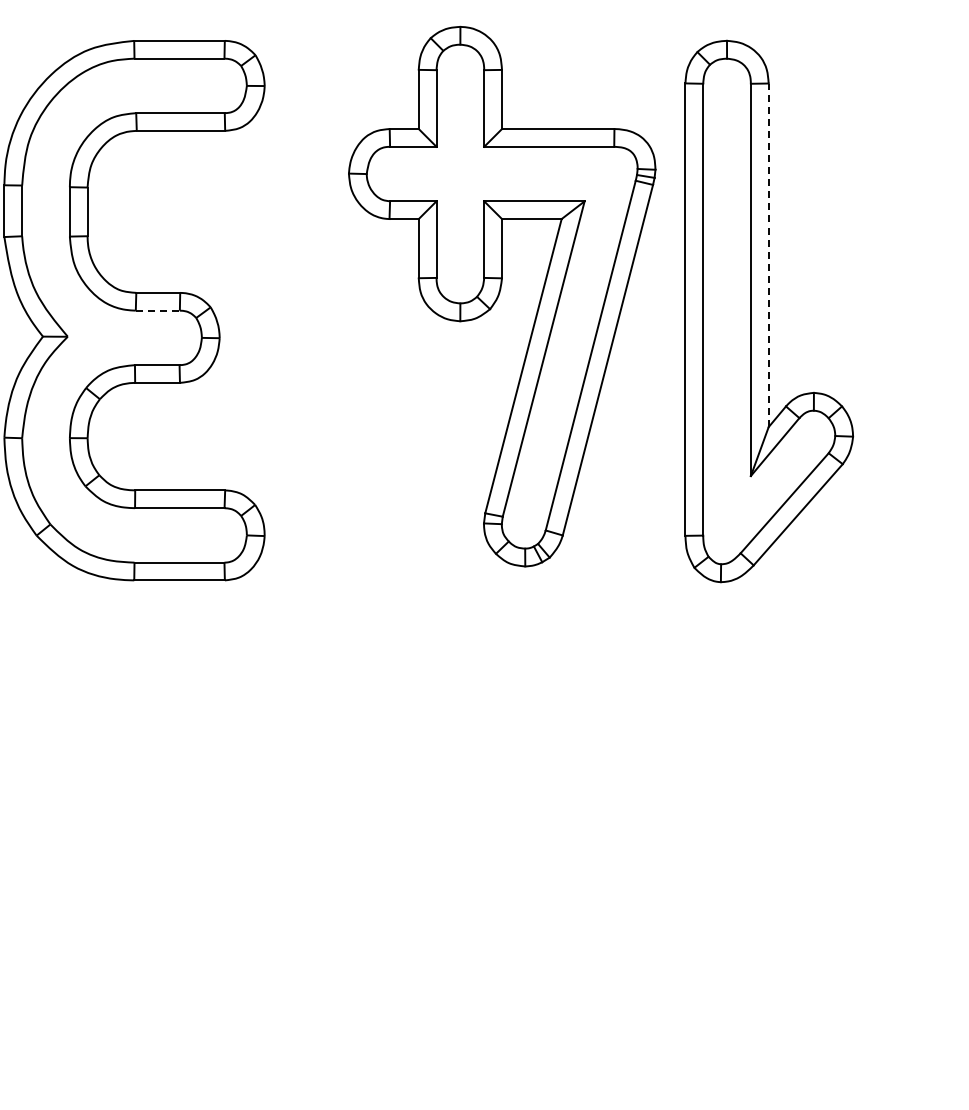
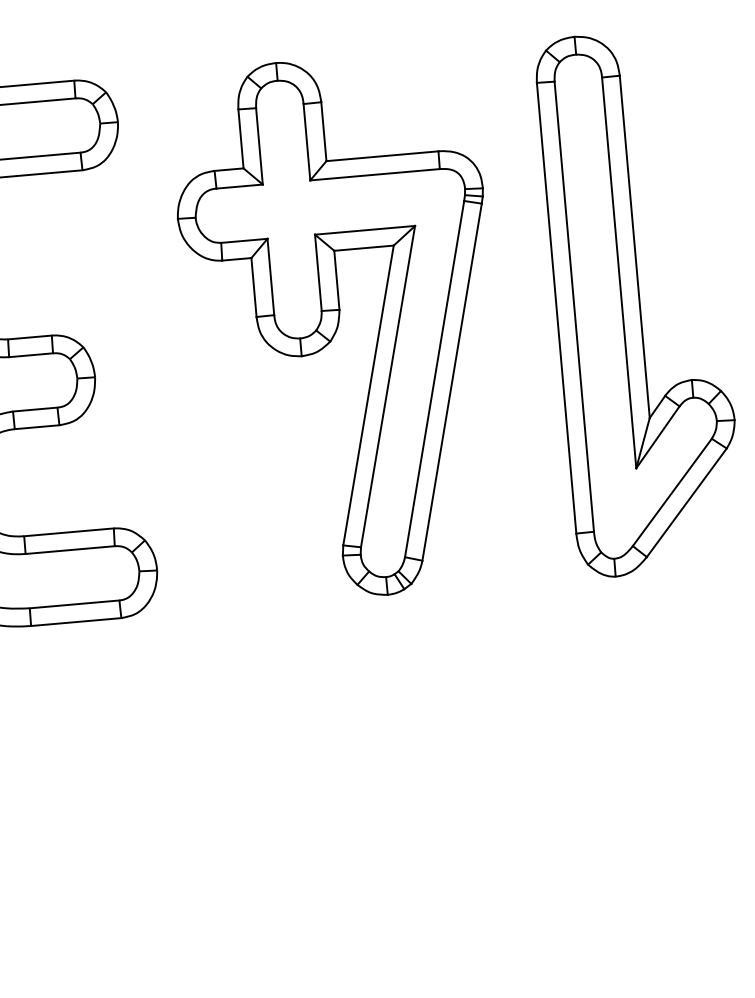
line: (768, 255) -> (634, 247), dashed -> solid
part: (502, 296) -> (341, 327), moved
line: (158, 310) -> (31, 355), dashed -> solid

